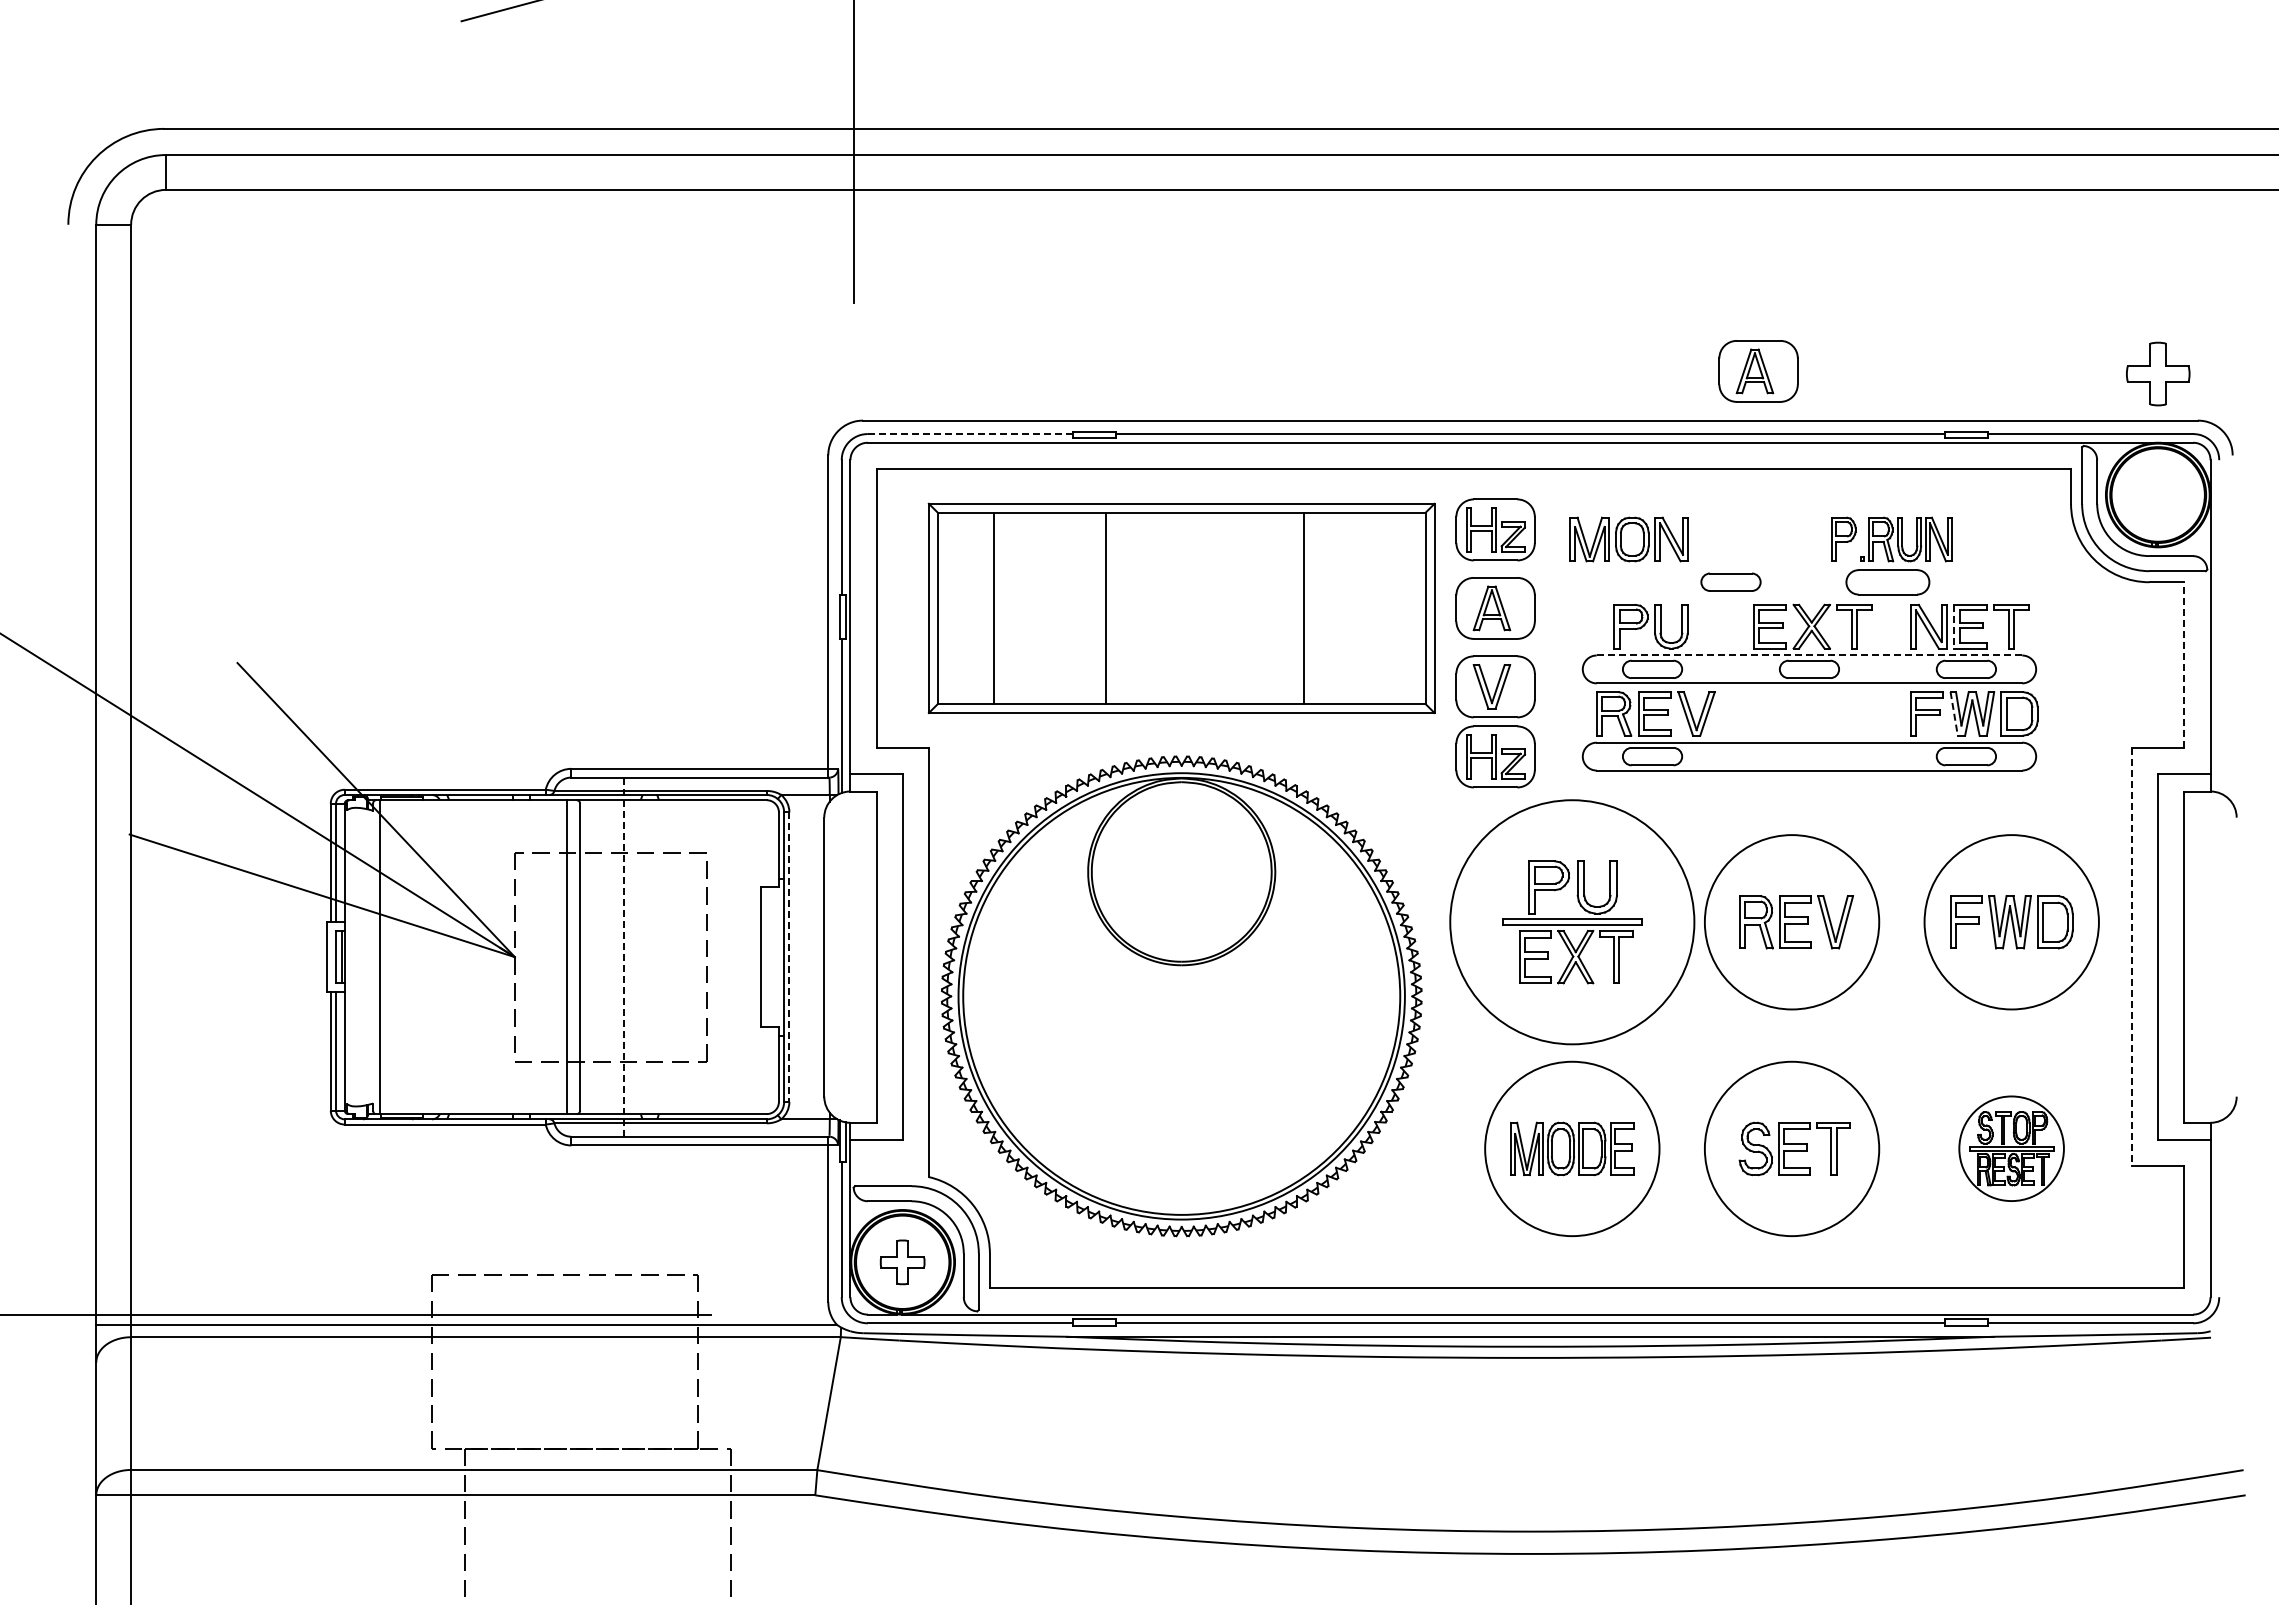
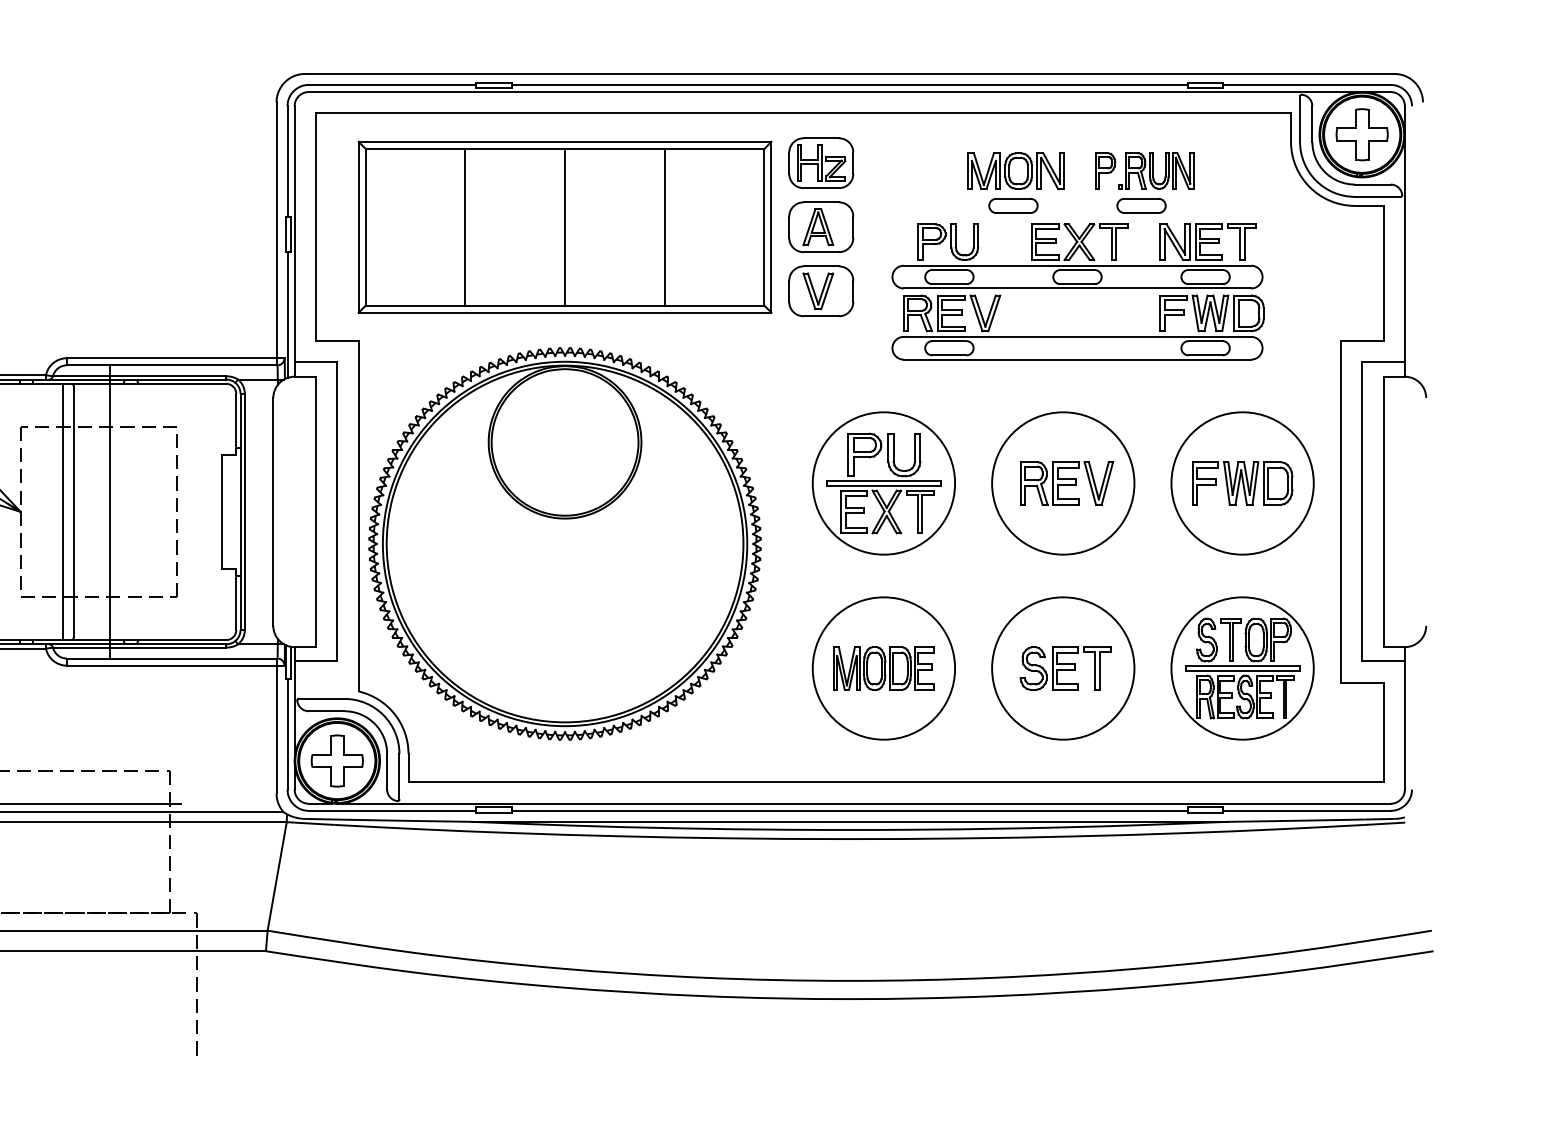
part: (1758, 371) -> (1035, 33), removed
part: (2158, 373) -> (1362, 134), moved
line: (969, 434) -> (391, 85), dashed -> solid
part: (1628, 539) -> (1015, 171), moved
part: (1887, 581) -> (1141, 205), size x0.71
line: (993, 608) -> (465, 227), moved
line: (1105, 608) -> (564, 227), moved
line: (1954, 626) -> (1195, 242), dashed -> solid
line: (1809, 655) -> (1077, 265), dashed -> solid
line: (2184, 665) -> (1383, 273), dashed -> solid
line: (1954, 714) -> (1195, 313), dashed -> solid
part: (1495, 756) -> (821, 348), removed
circle: (1572, 922) -> (884, 483), size x0.71
line: (623, 957) -> (109, 512), dashed -> solid
line: (789, 957) -> (244, 512), dashed -> solid
line: (2132, 957) -> (1341, 512), dashed -> solid
part: (2011, 1148) -> (1242, 668), size x1.67
part: (902, 1262) -> (337, 761), size x1.43

